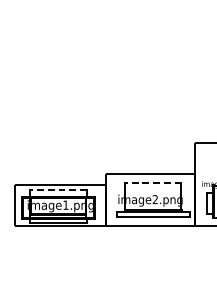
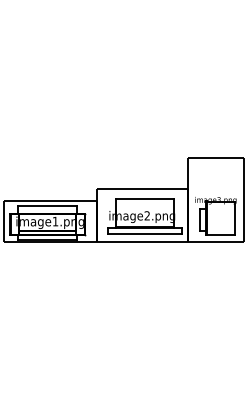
line: (153, 183) -> (145, 199), dashed -> solid
line: (58, 190) -> (47, 206), dashed -> solid

